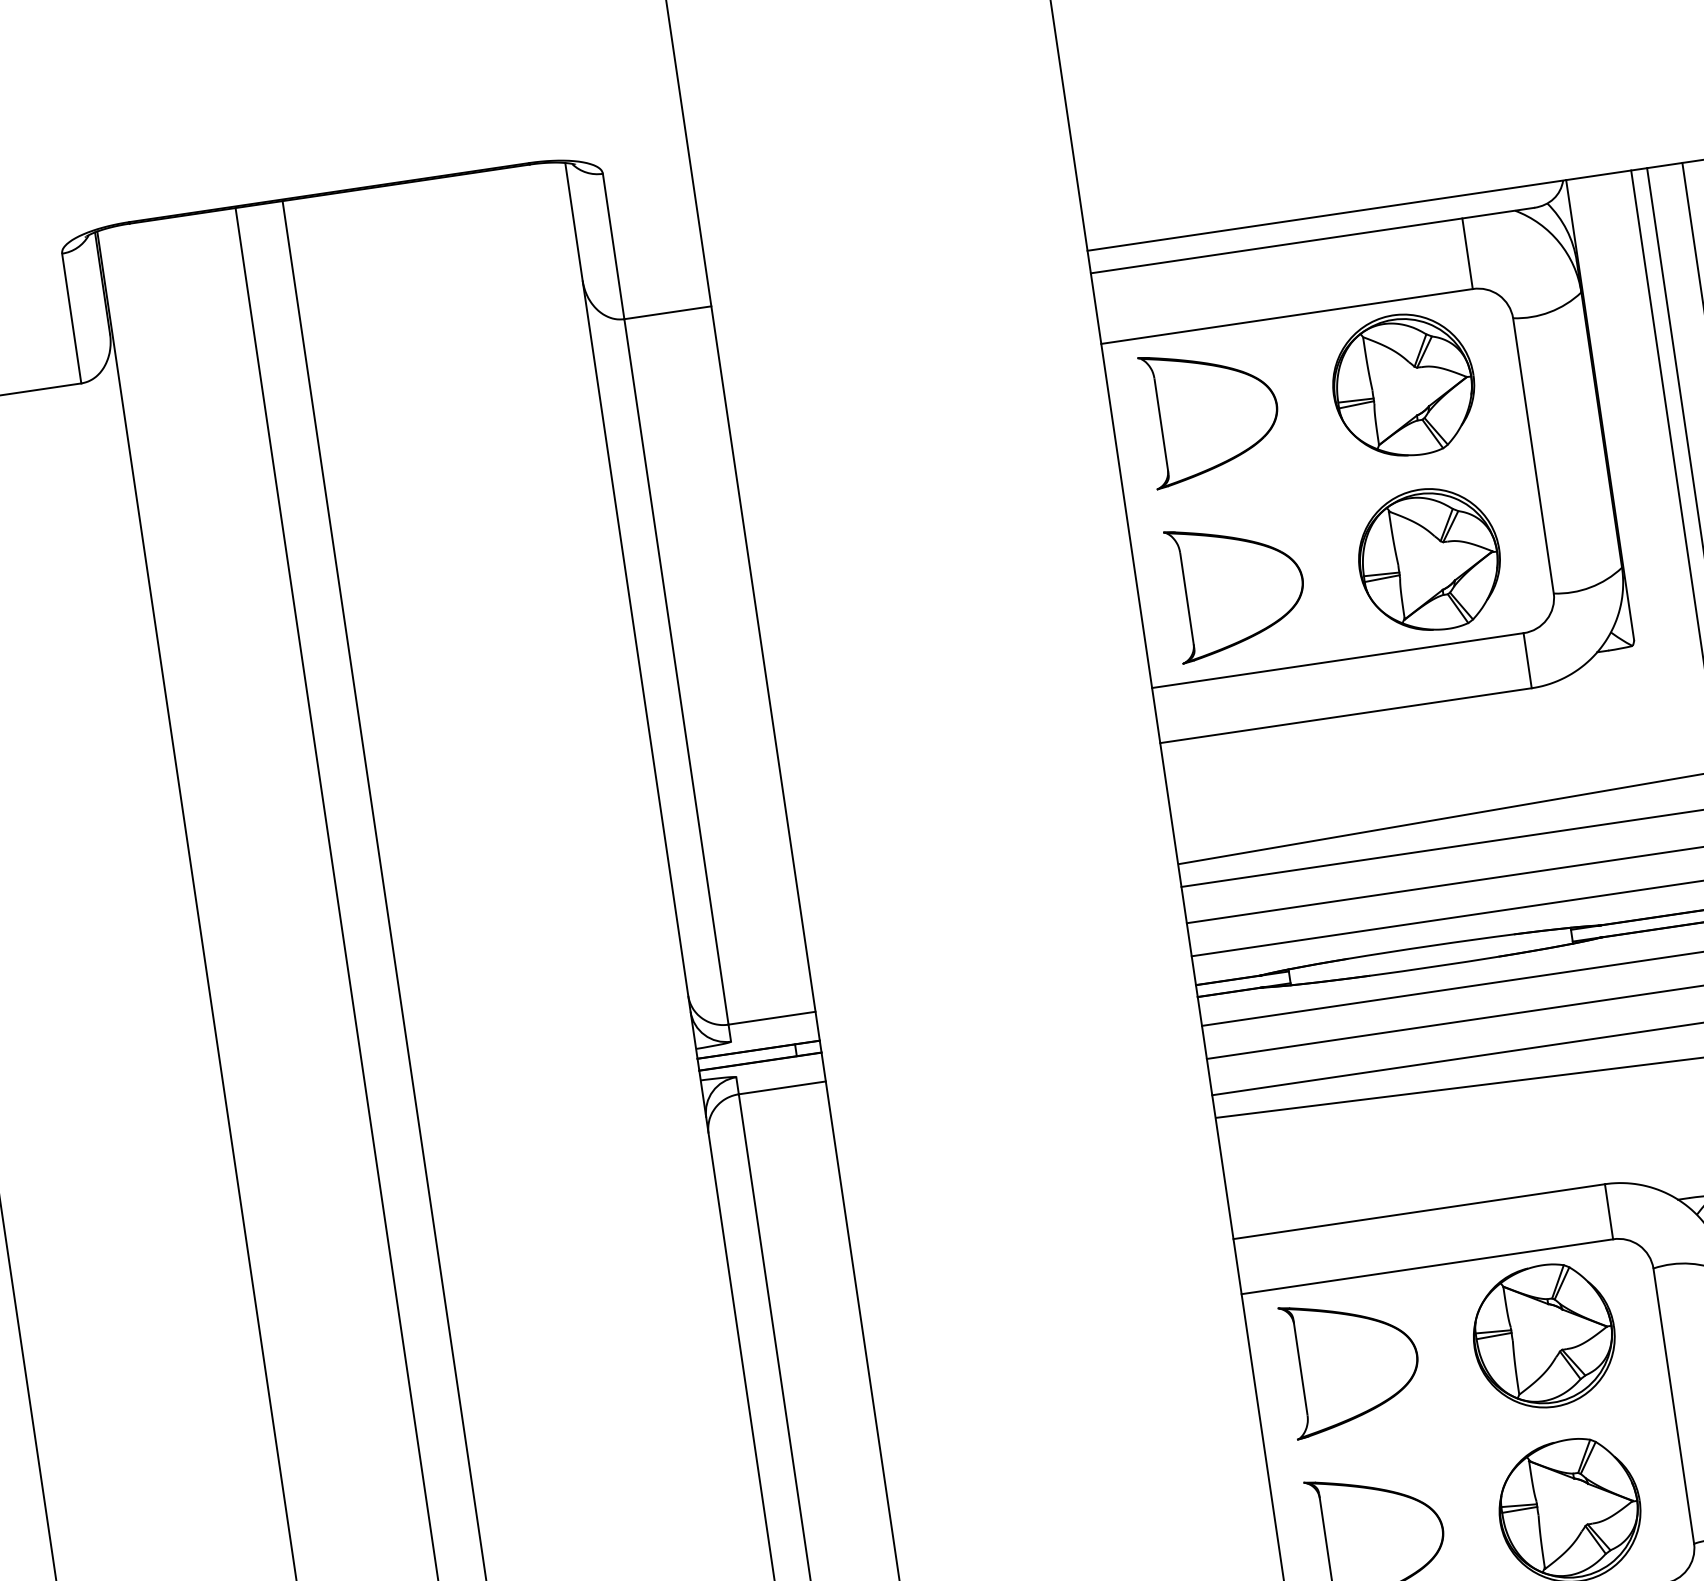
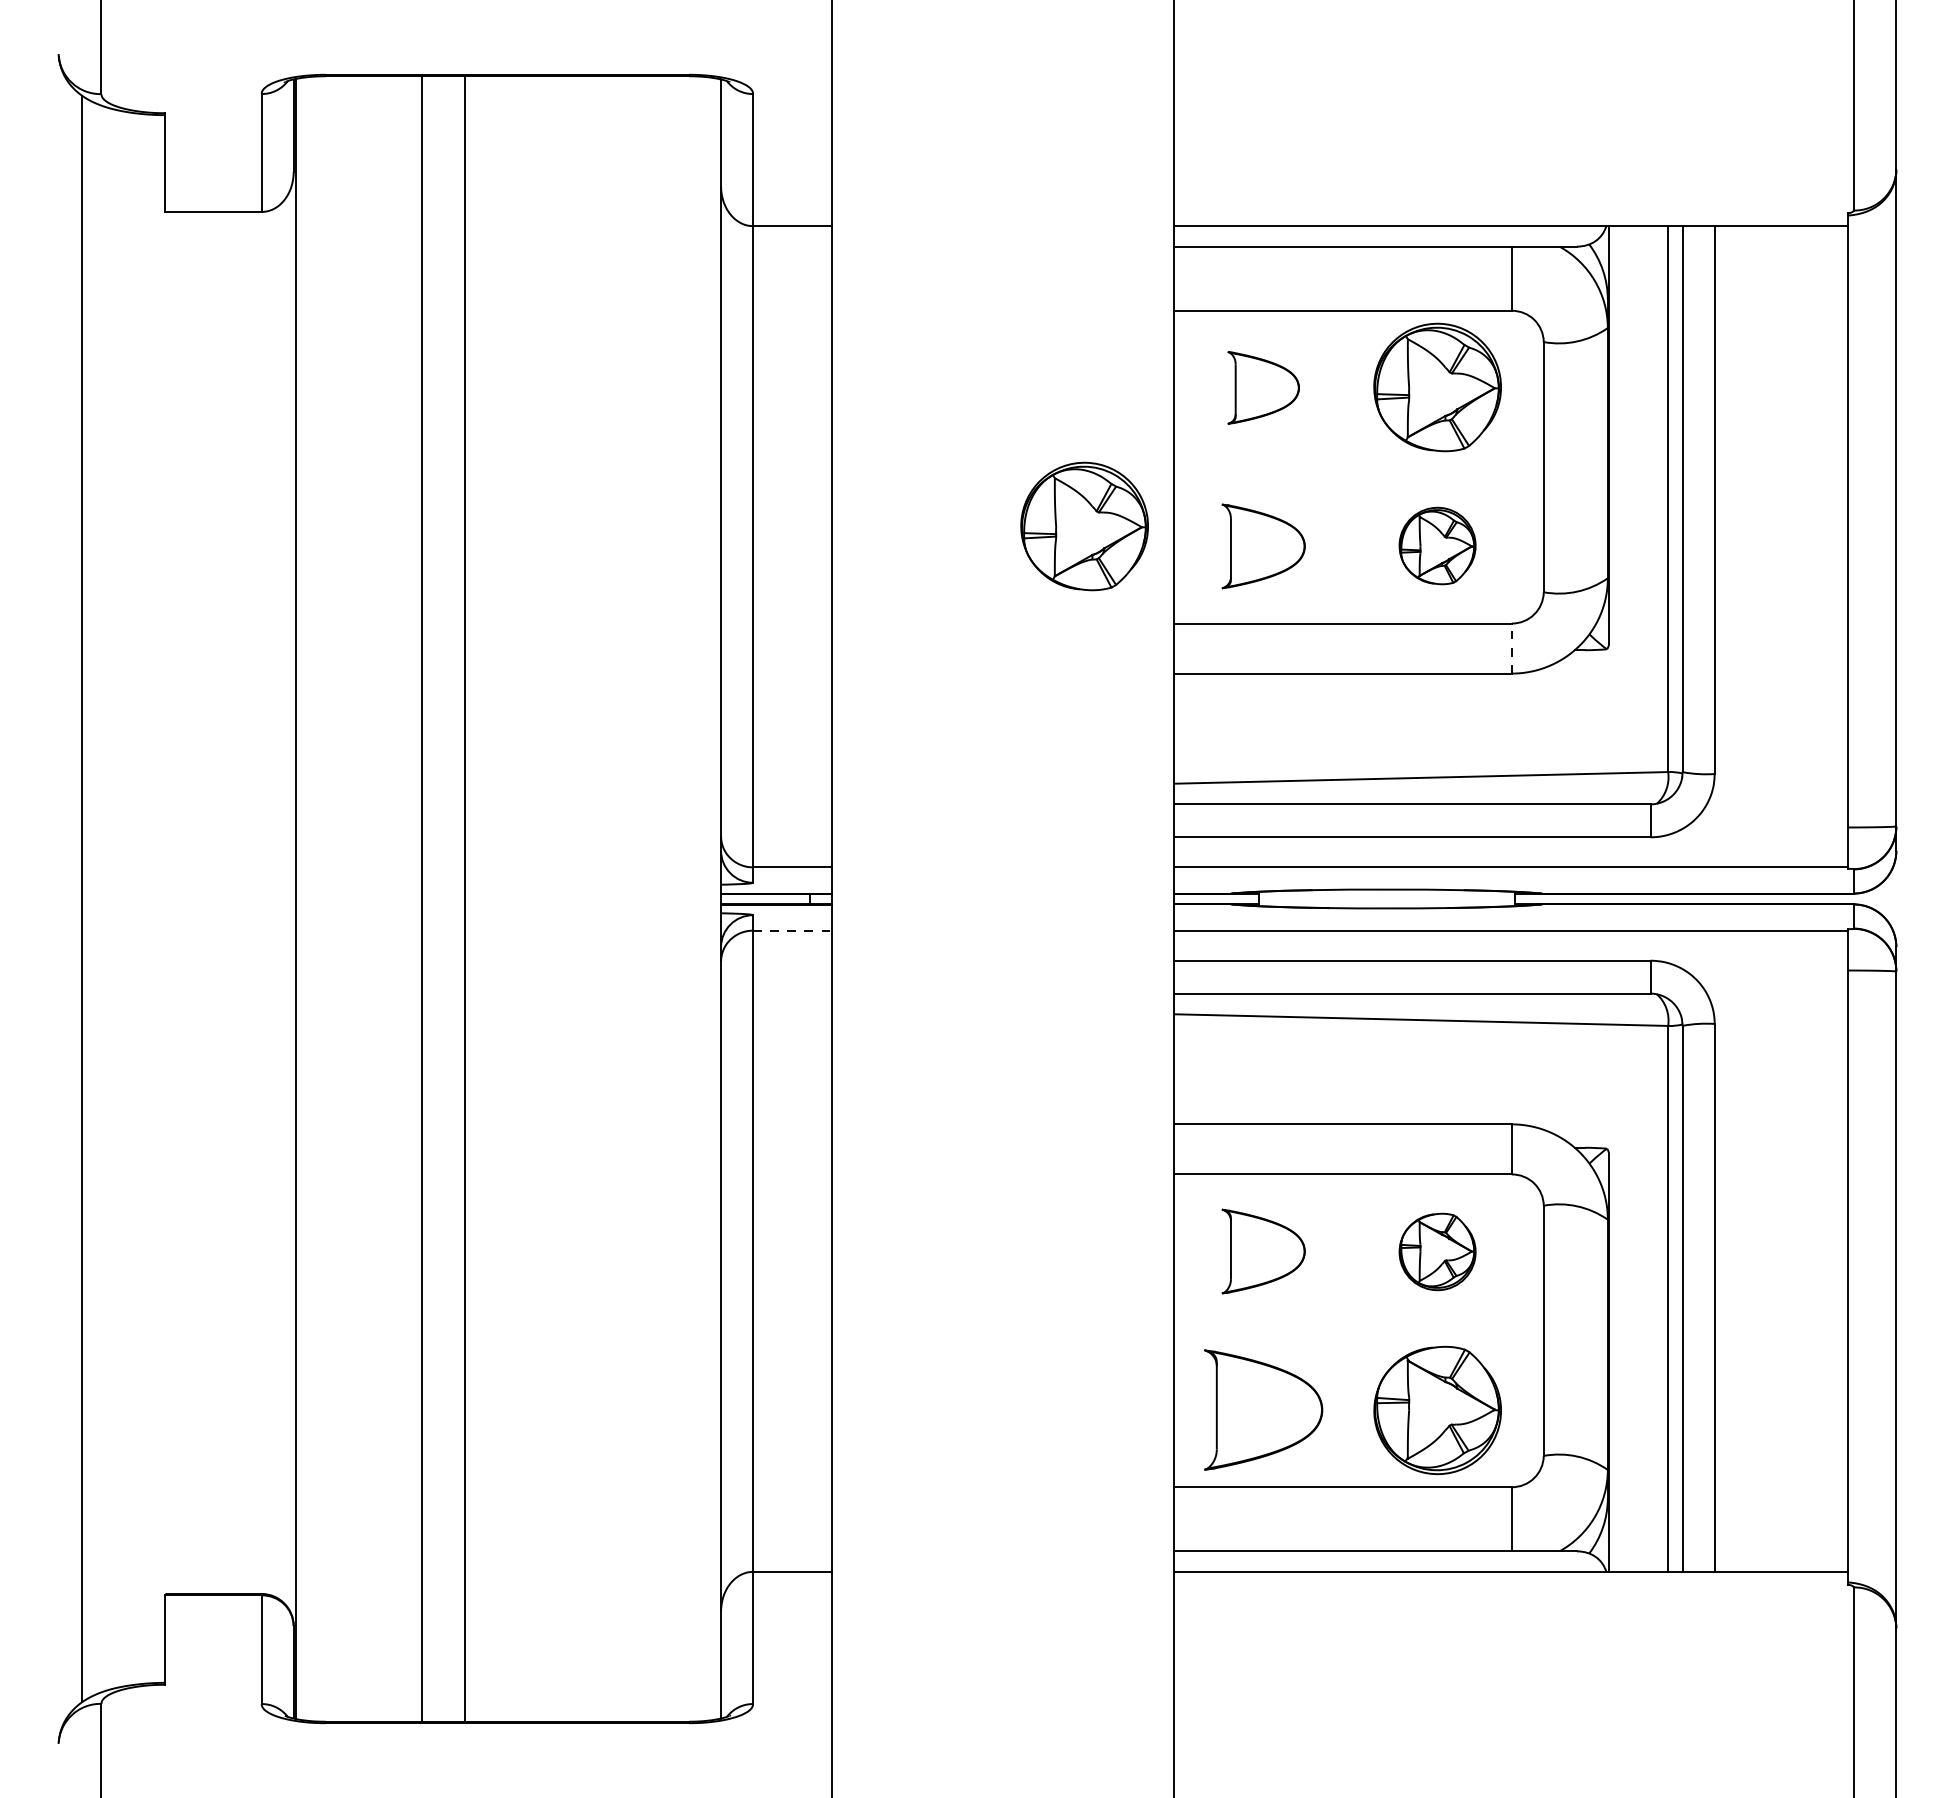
part: (1212, 413) -> (1263, 387), size x0.6
part: (1429, 559) -> (1437, 545), size x0.6
part: (1237, 588) -> (1263, 546), size x0.7
part: (1037, 595) -> (1084, 526), added
line: (1527, 660) -> (1511, 648), solid -> dashed
line: (782, 1087) -> (792, 930), solid -> dashed
part: (1543, 1336) -> (1437, 1251), size x0.6
part: (1352, 1364) -> (1263, 1251), size x0.7

